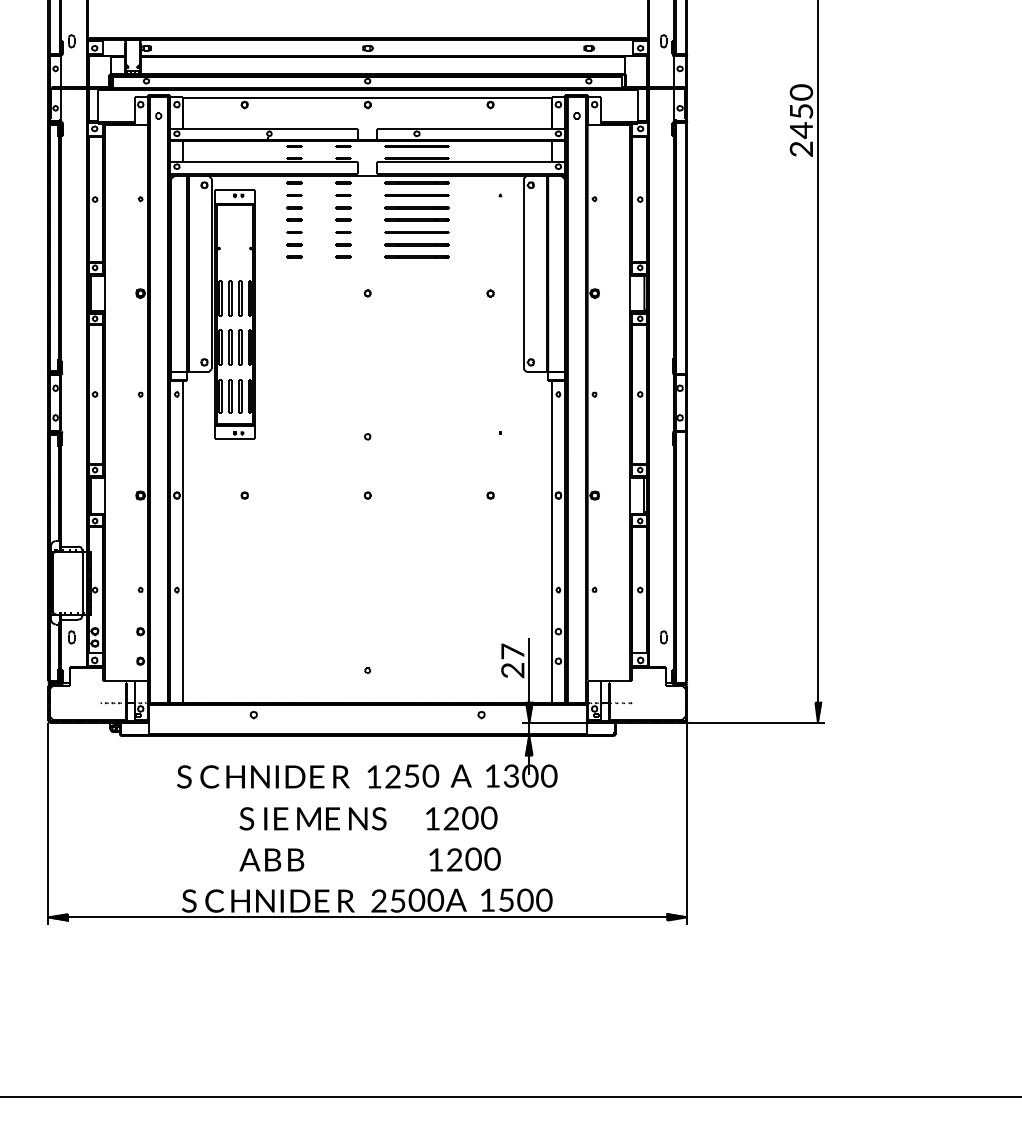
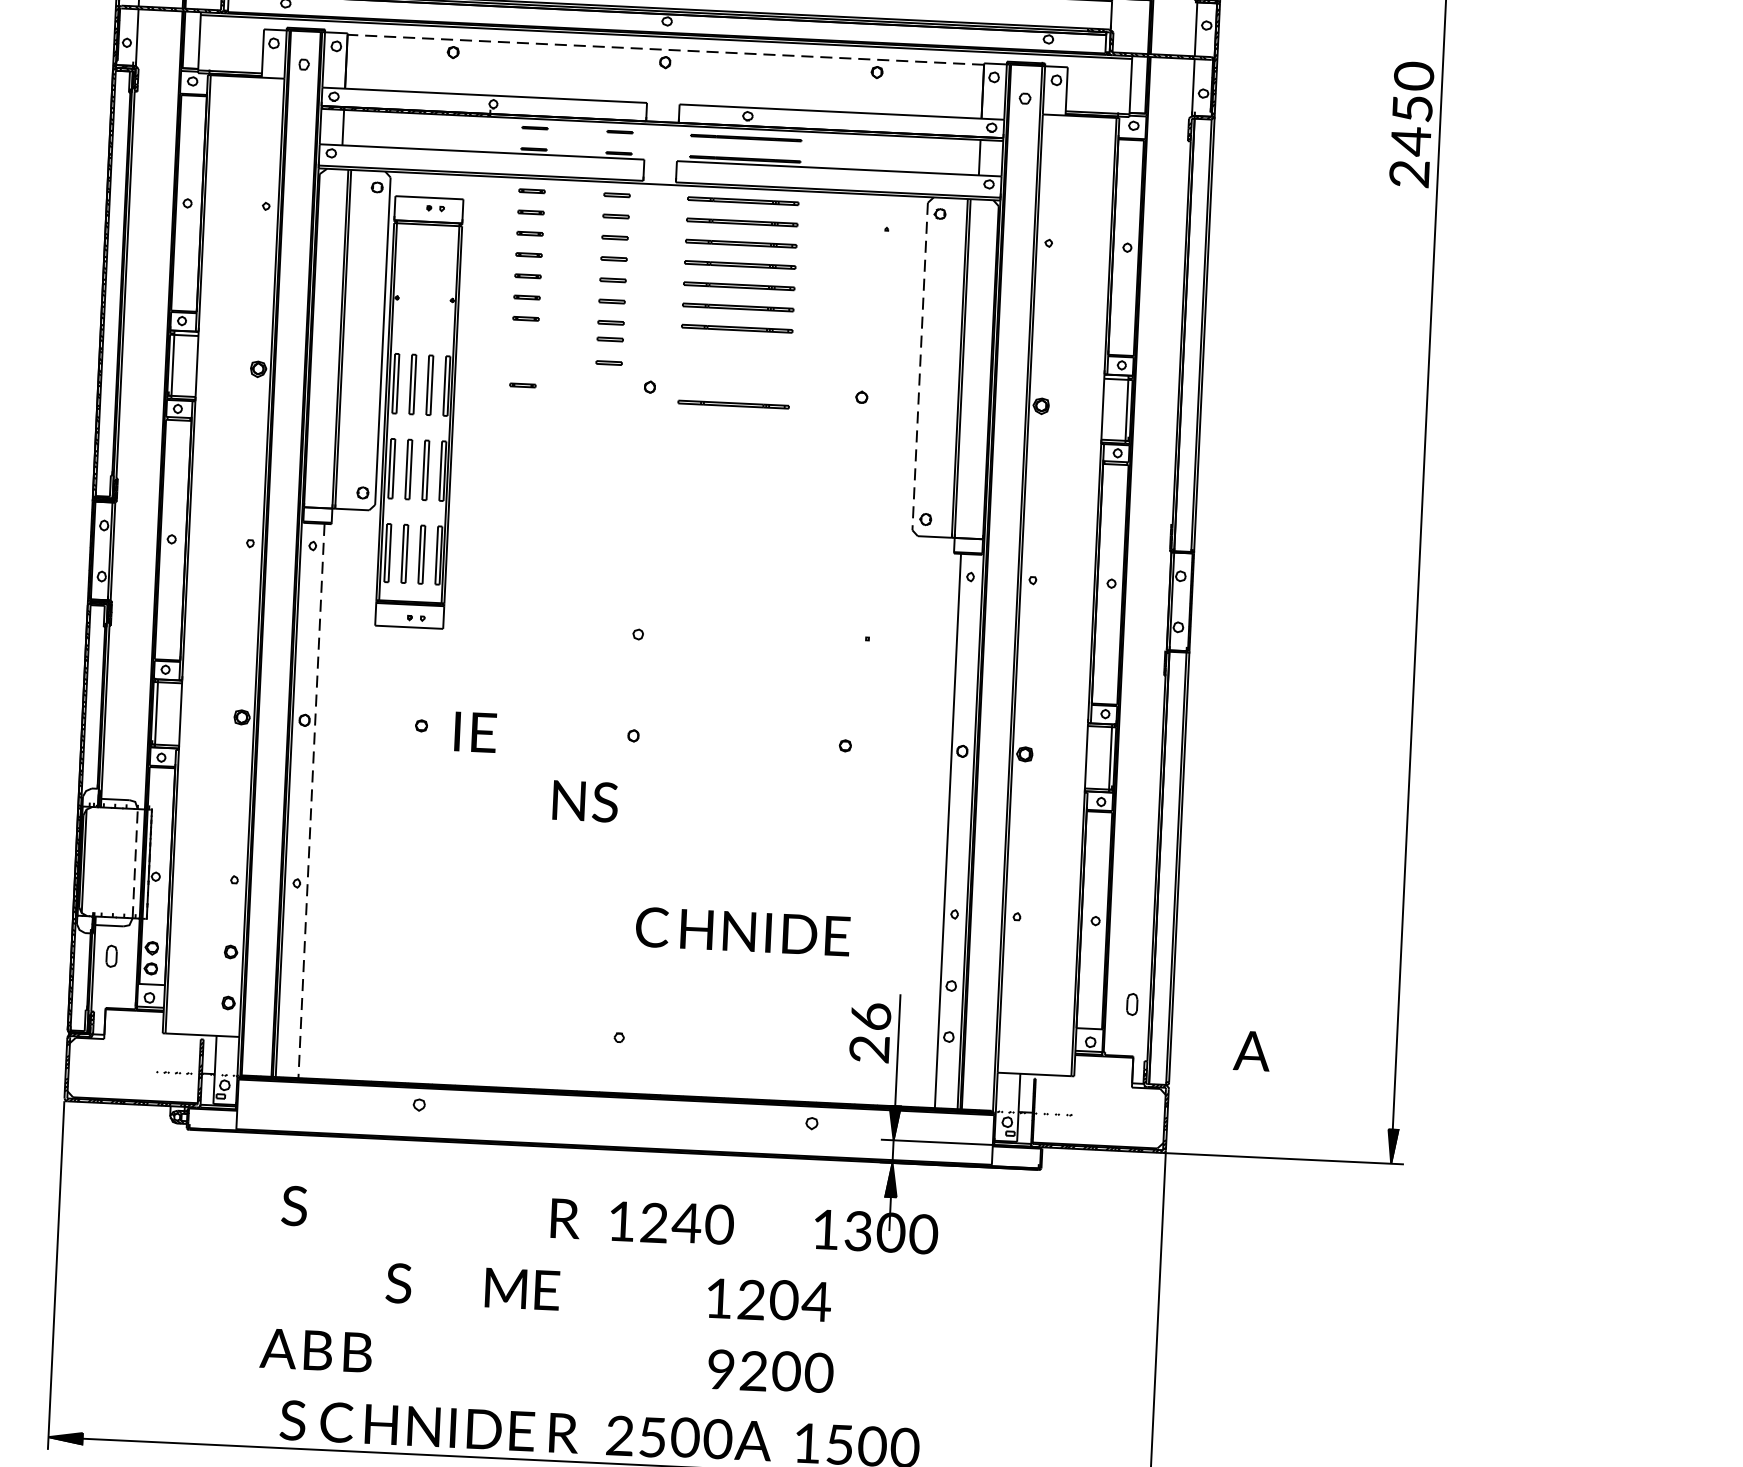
line: (367, 97) -> (665, 49), solid -> dashed
line: (343, 266) -> (610, 338), added
line: (523, 274) -> (920, 367), solid -> dashed
line: (343, 280) -> (609, 363), added
line: (294, 295) -> (523, 384), added
line: (416, 300) -> (733, 403), added
line: (183, 542) -> (312, 801), solid -> dashed
line: (82, 583) -> (134, 864), solid -> dashed
text: (512, 651) -> (870, 1016), 7 -> 6
text: (411, 775) -> (686, 1222), 5 -> 4
text: (460, 775) -> (1250, 1049), moved
text: (262, 776) -> (743, 930), moved
text: (488, 817) -> (815, 1300), 0 -> 4
text: (276, 818) -> (476, 731), moved
text: (367, 818) -> (585, 800), moved
text: (271, 859) -> (315, 1349), moved
text: (435, 859) -> (720, 1368), 1 -> 9

